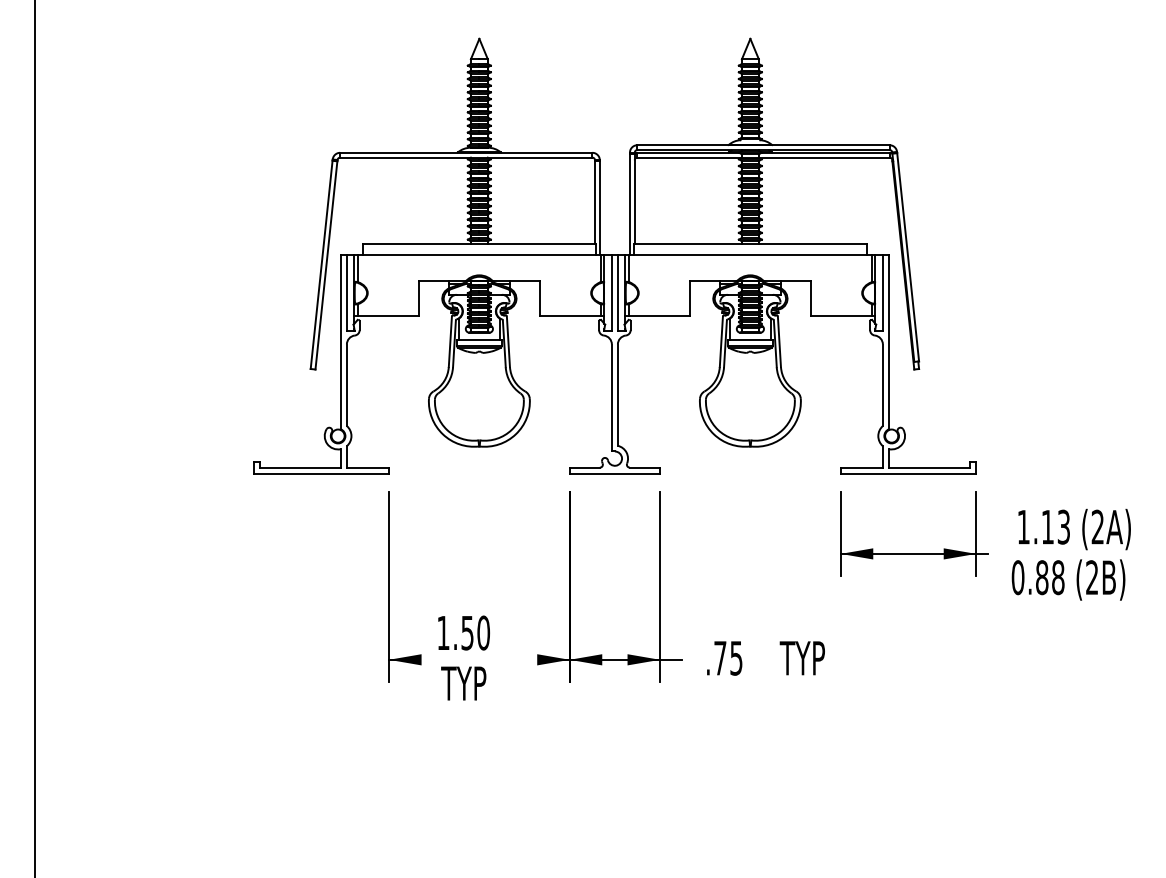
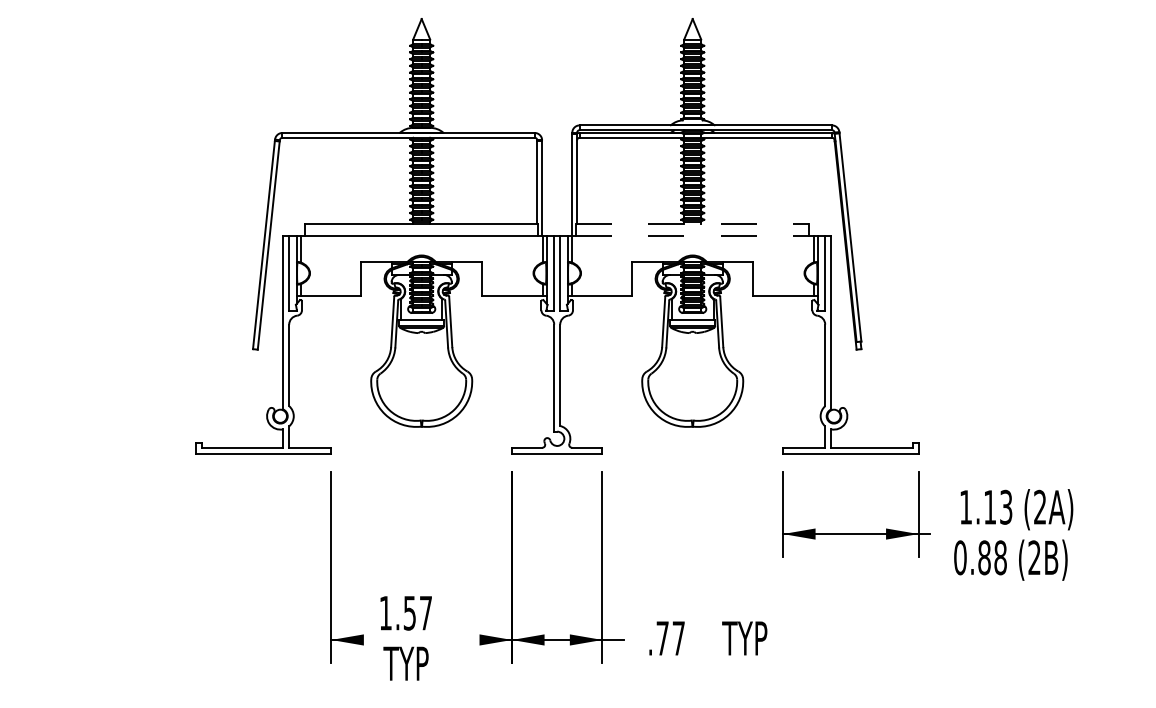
line: (750, 244) -> (692, 224), solid -> dashed
line: (750, 255) -> (692, 235), solid -> dashed
text: (483, 632) -> (425, 612), 1.50 -> 1.57
text: (736, 658) -> (678, 638), .75 -> .77

